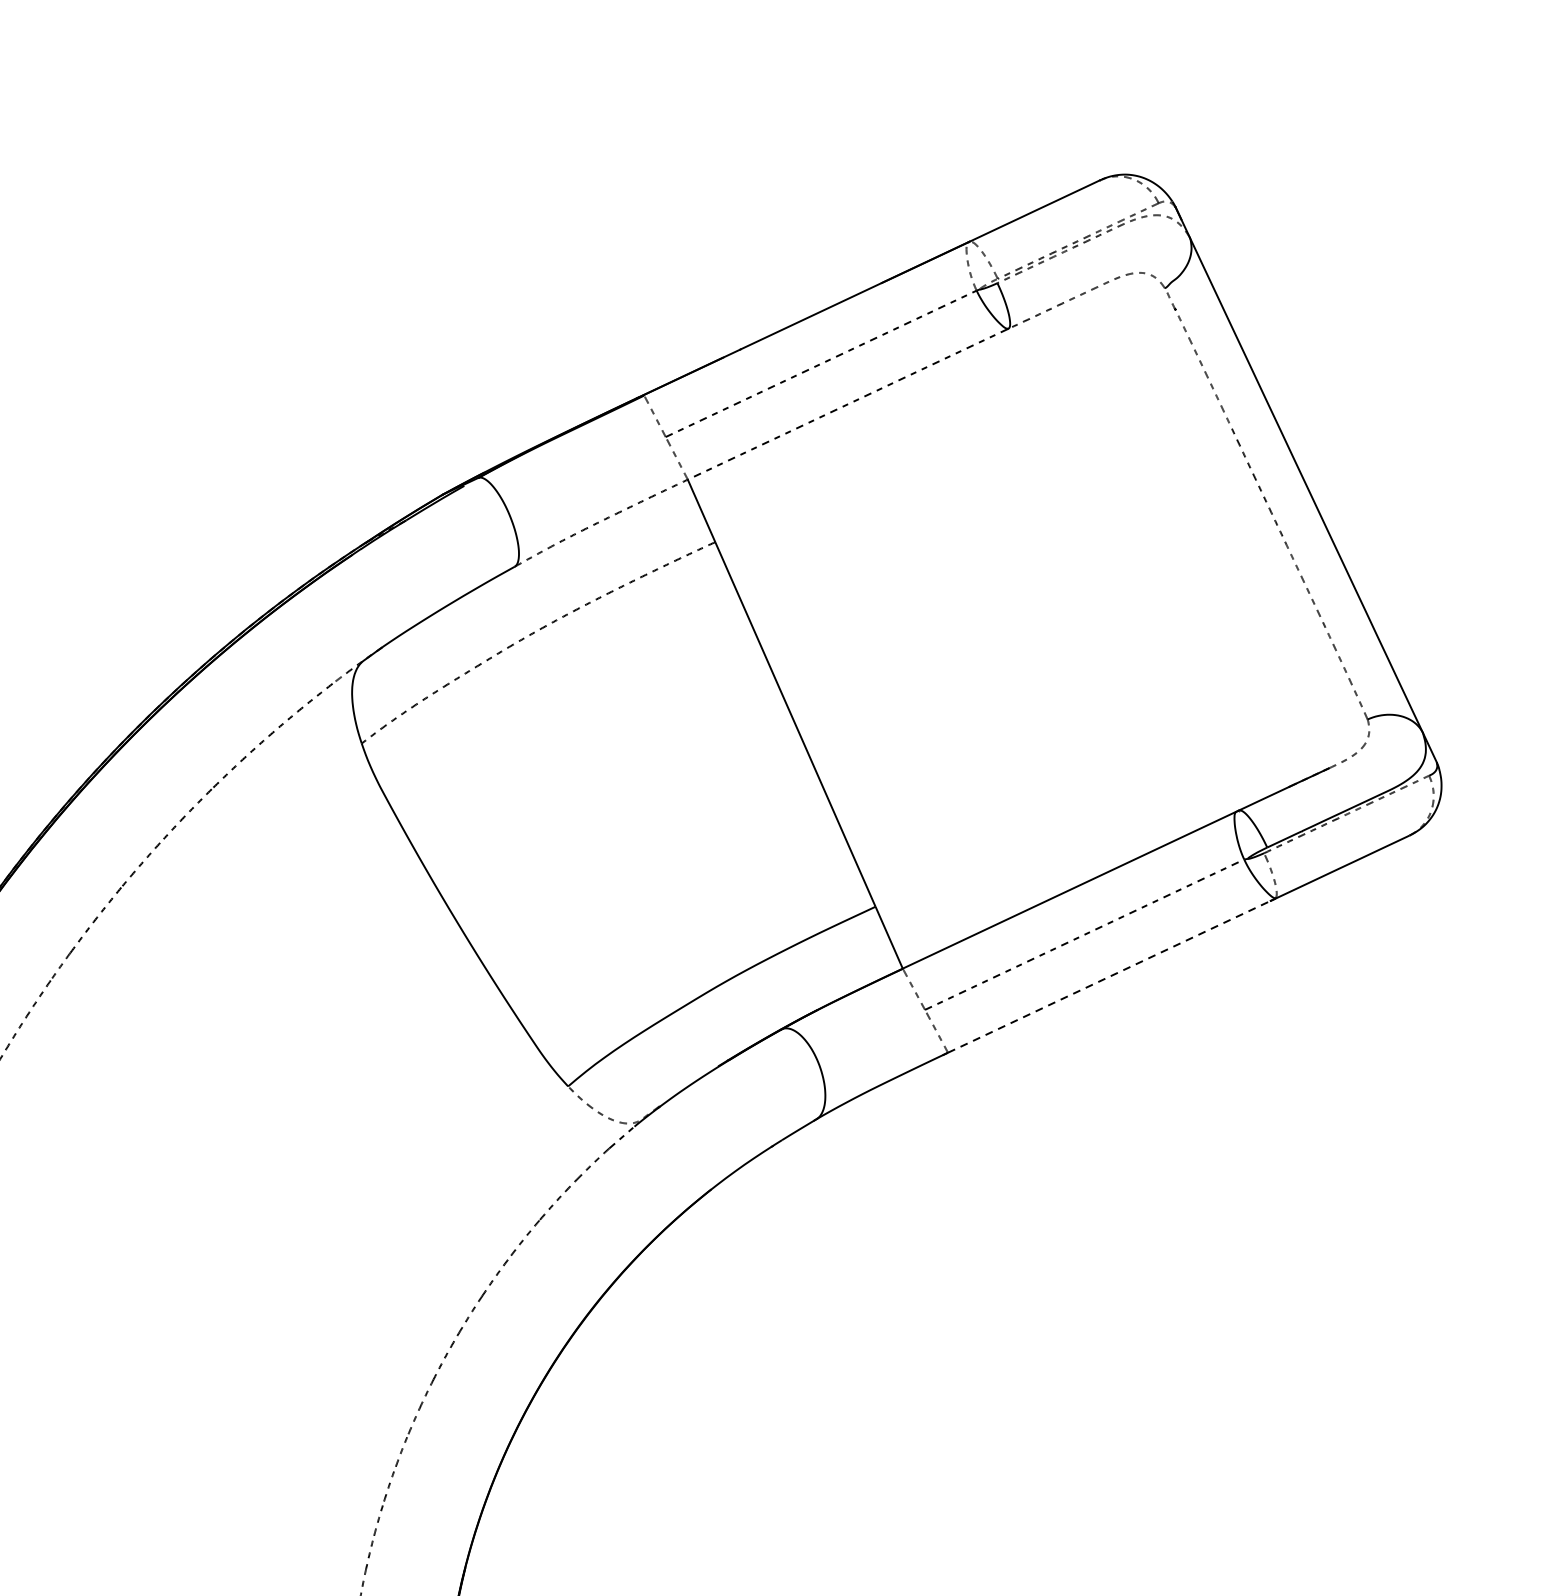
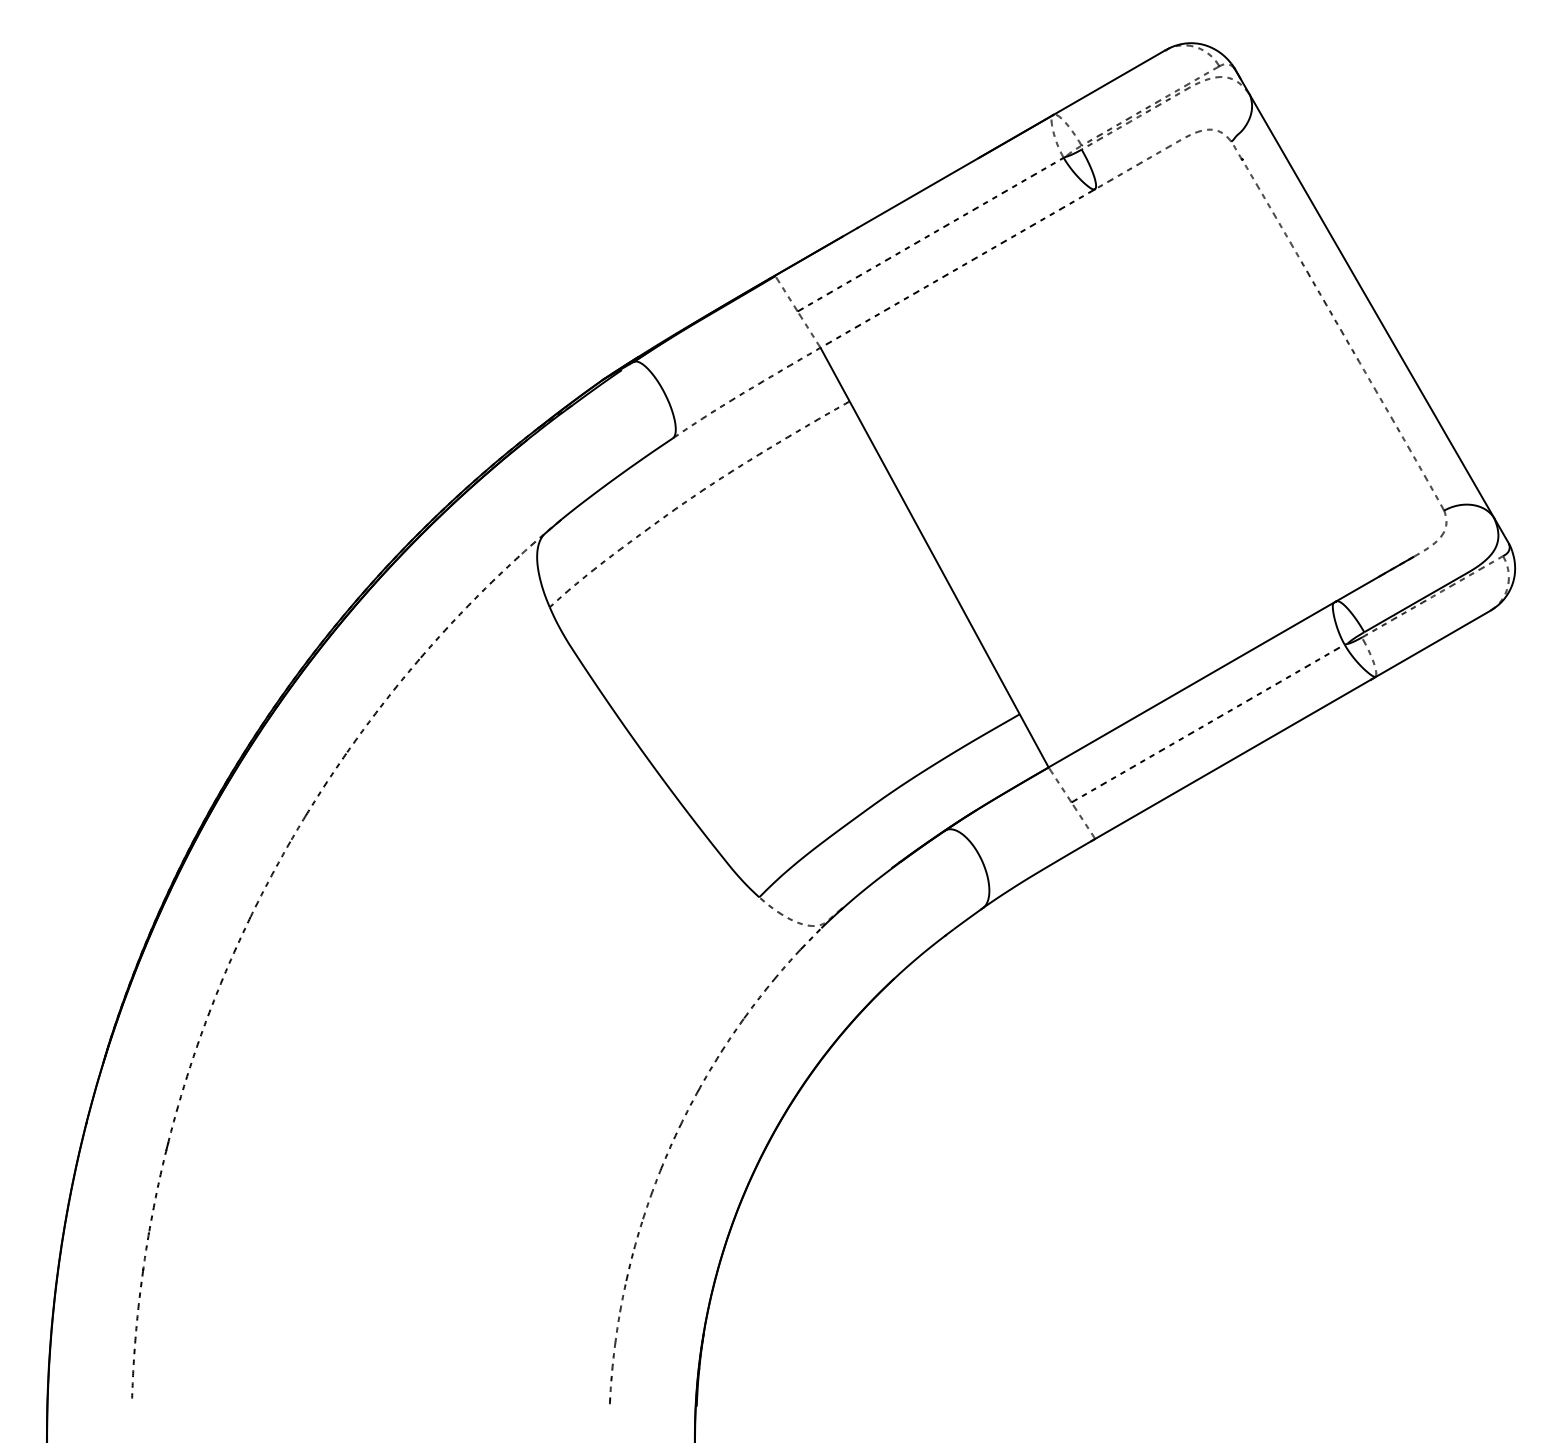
line: (1109, 977) -> (1233, 759), dashed -> solid

